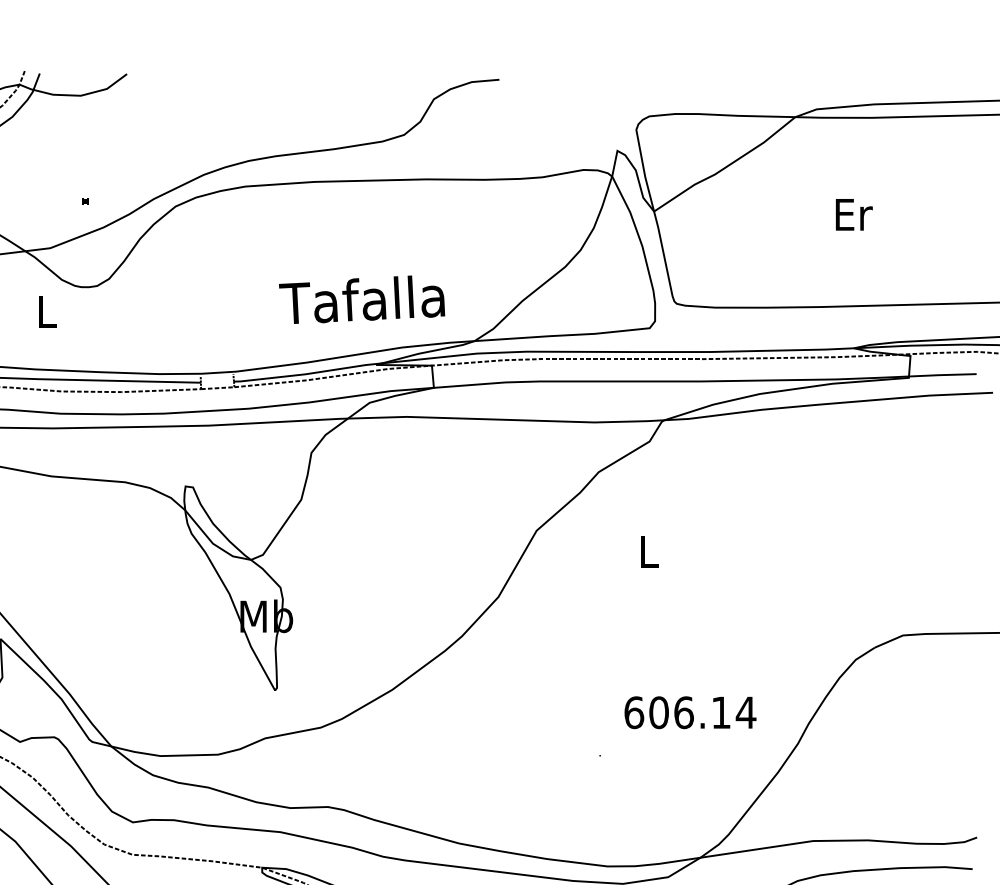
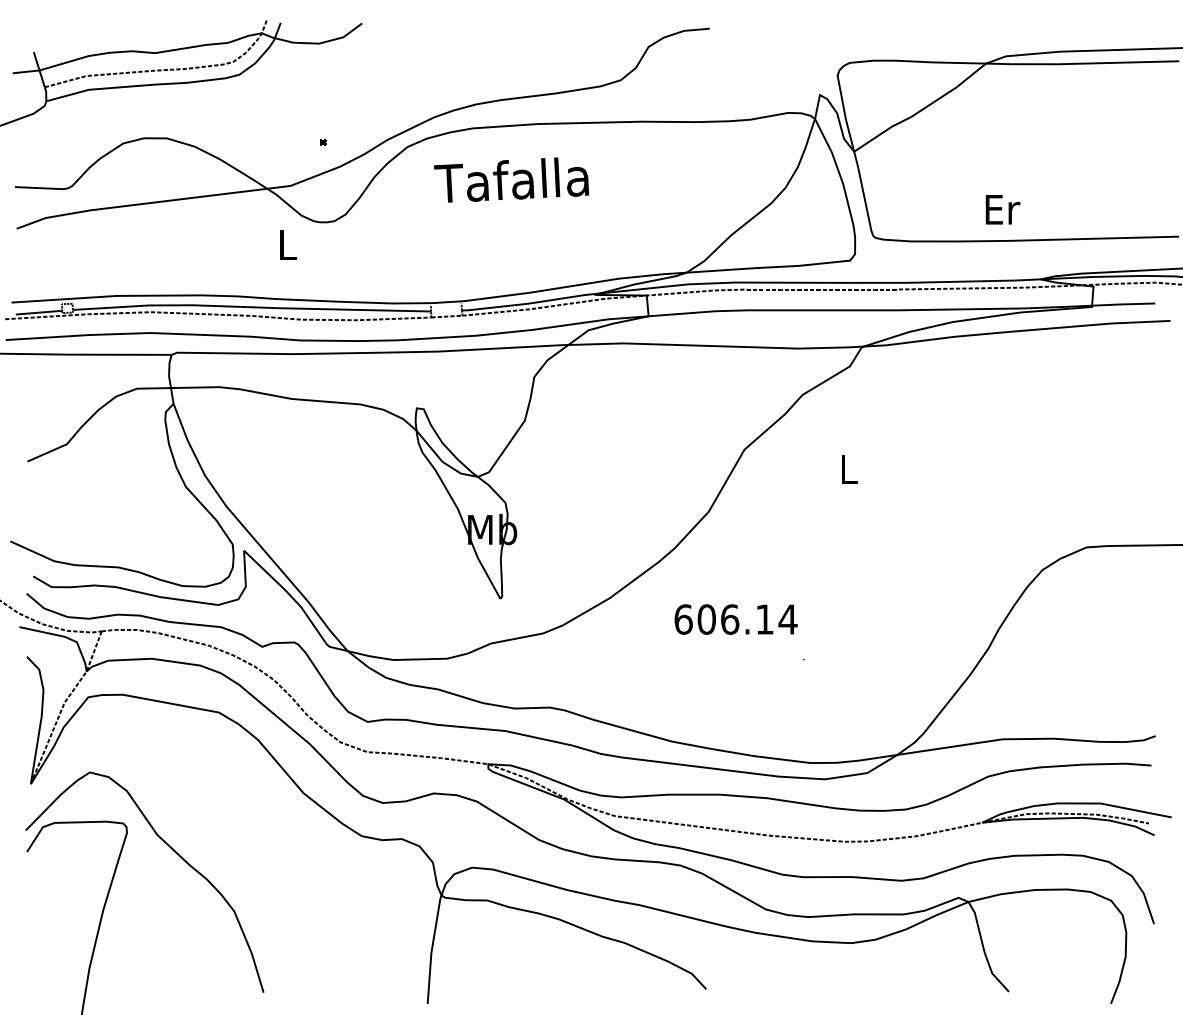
text: (853, 214) -> (1002, 209), moved
text: (361, 299) -> (511, 179), moved
text: (689, 712) -> (735, 619), moved

